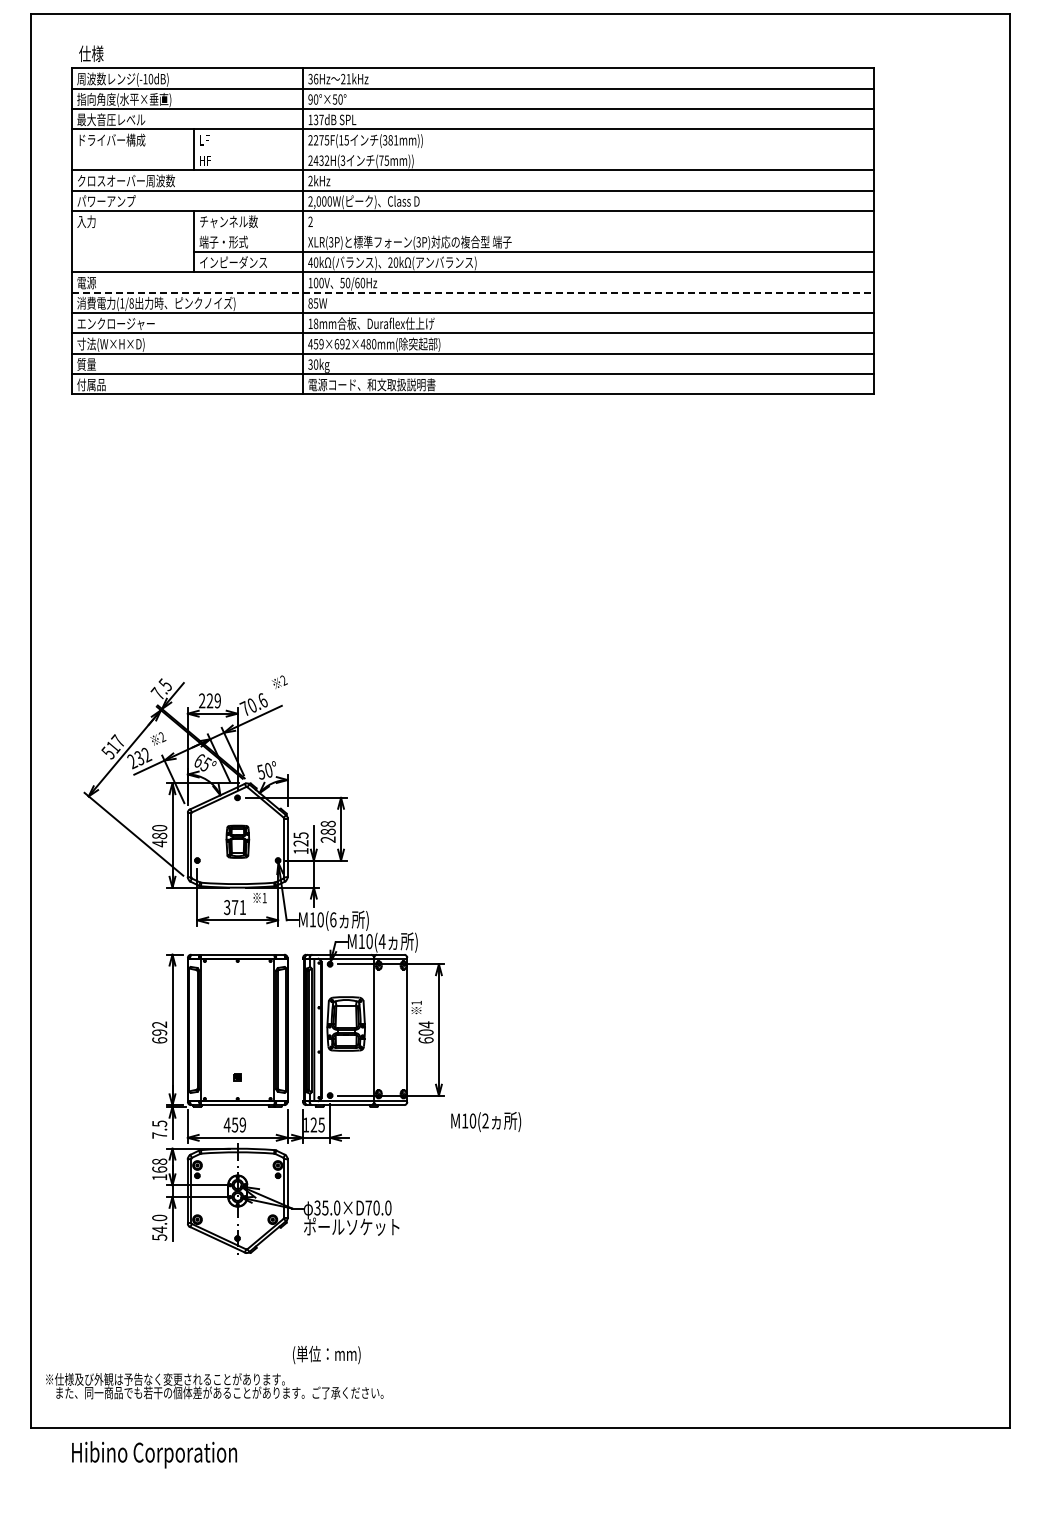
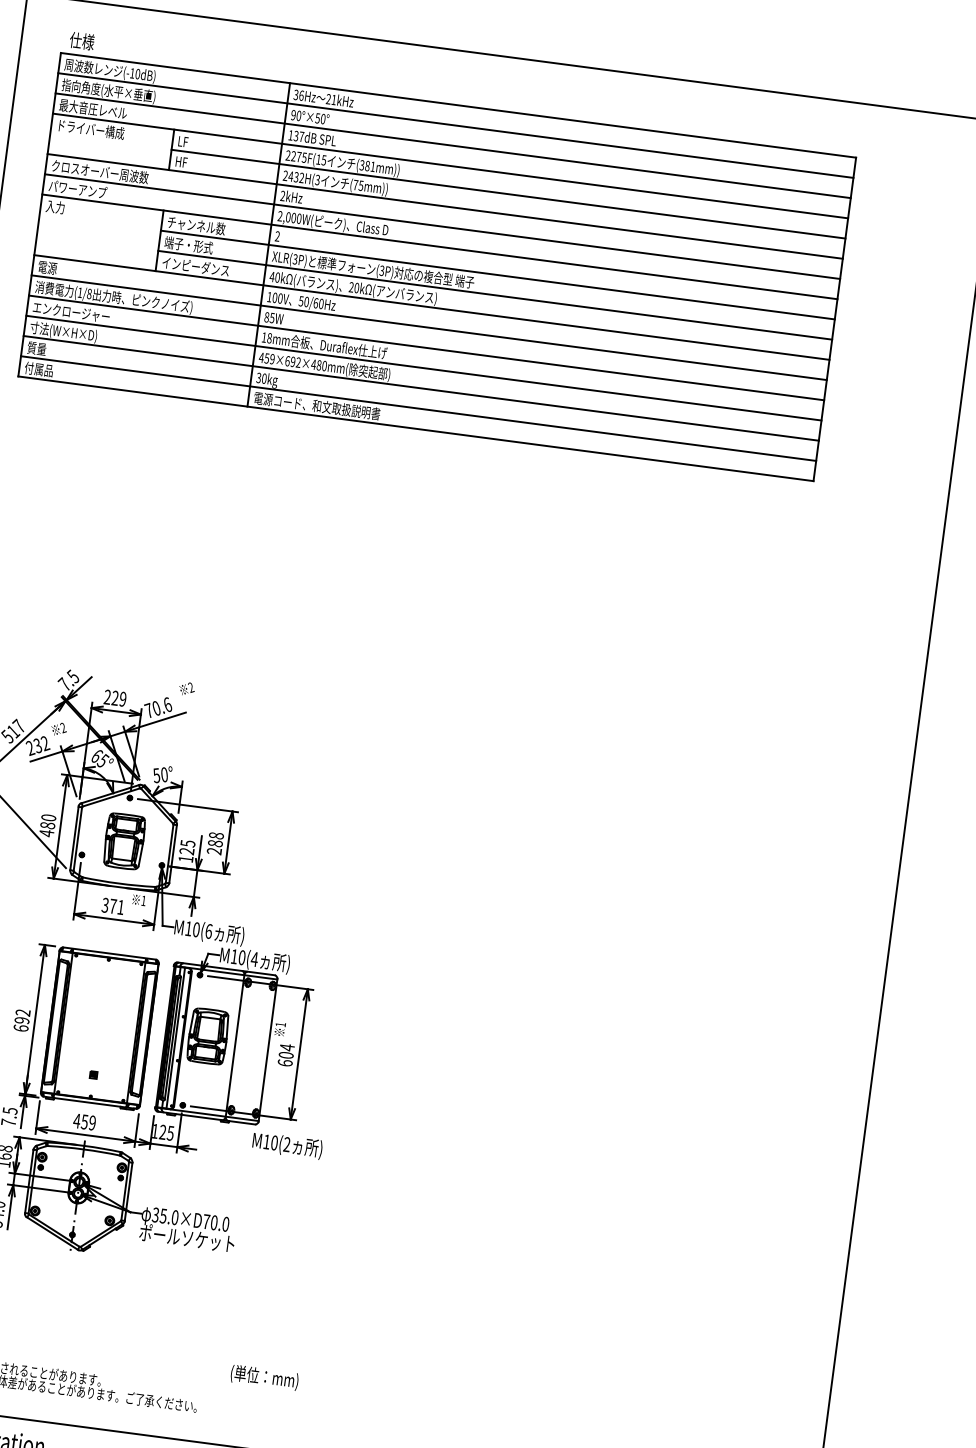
line: (533, 149) -> (507, 193), added
line: (533, 231) -> (497, 275), added
line: (473, 292) -> (429, 327), dashed -> solid
part: (237, 841) -> (124, 841), size x1.67
text: (486, 1122) -> (287, 1146), moved
text: (326, 1354) -> (264, 1377), moved

